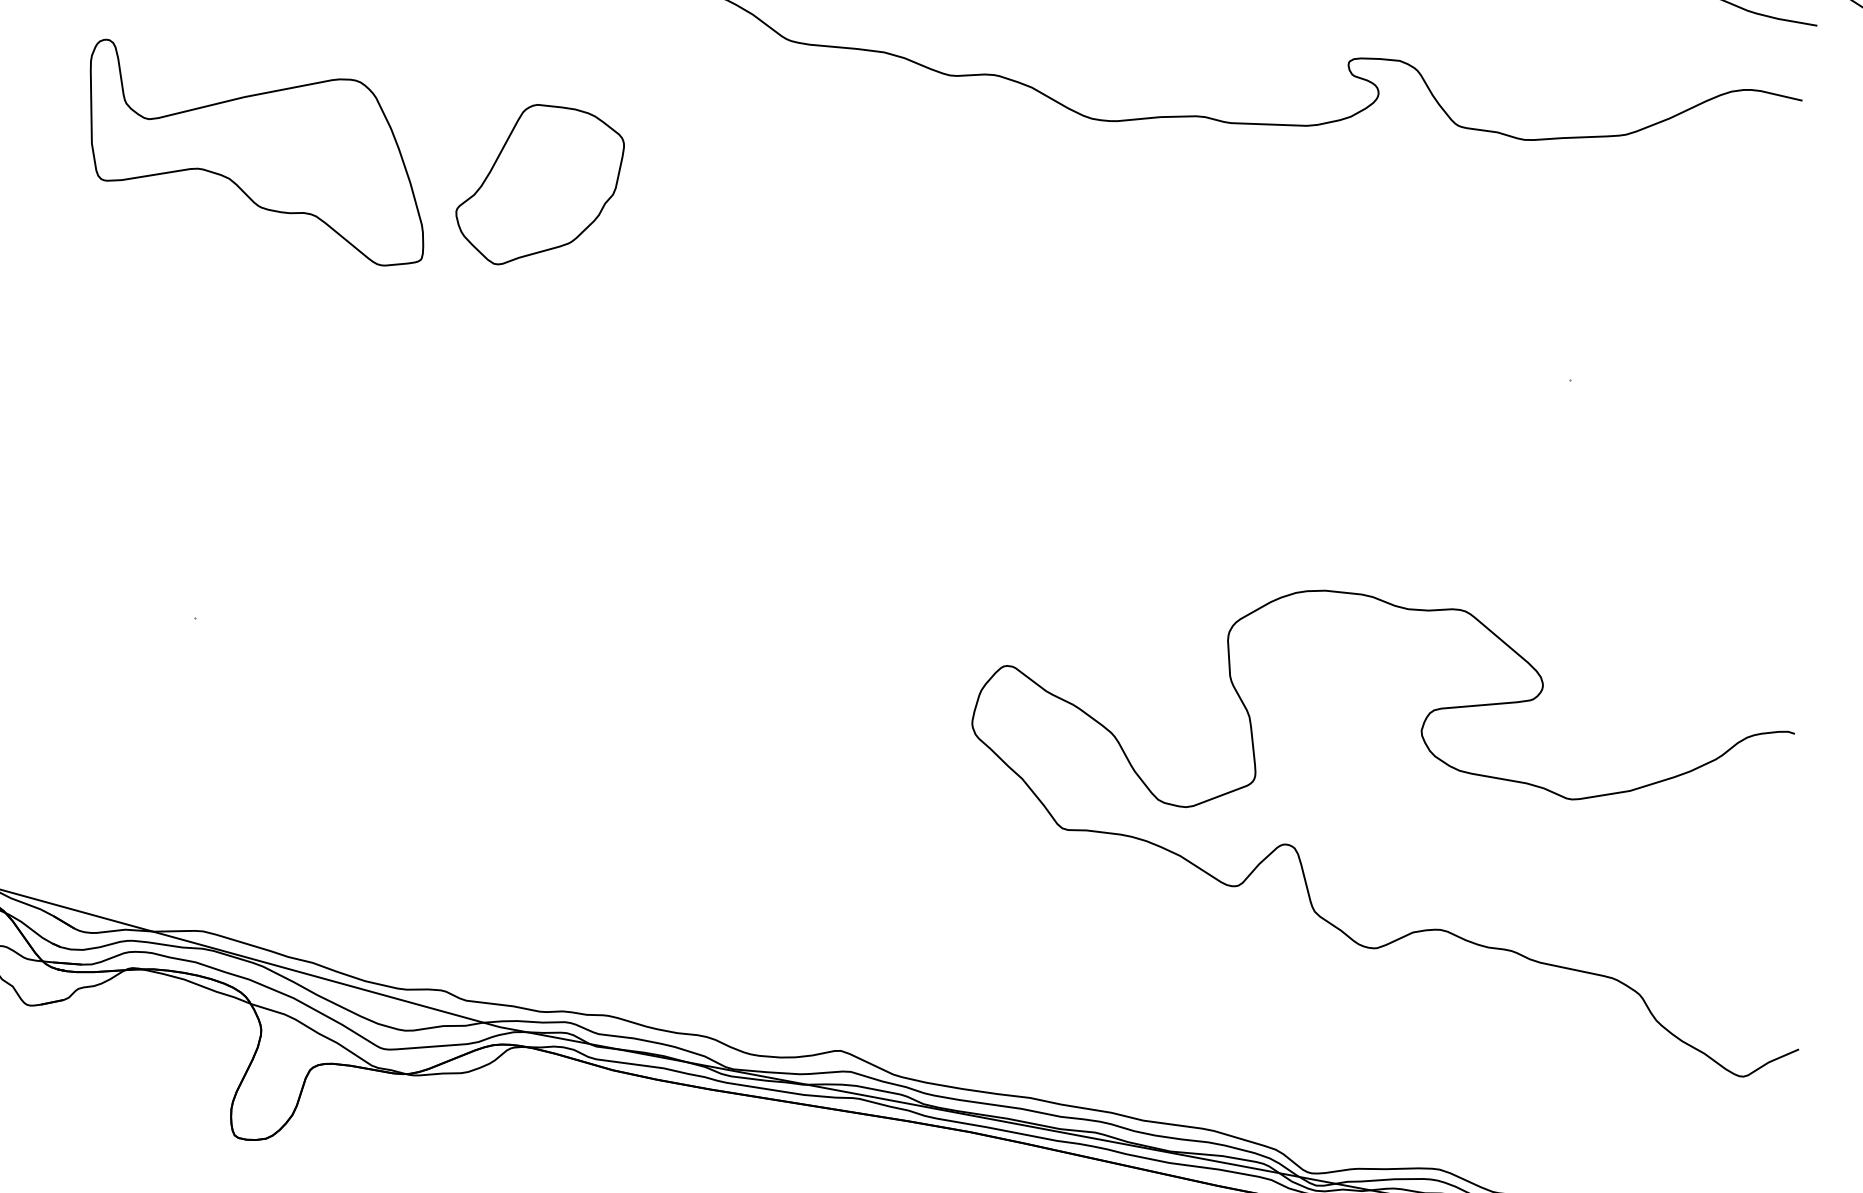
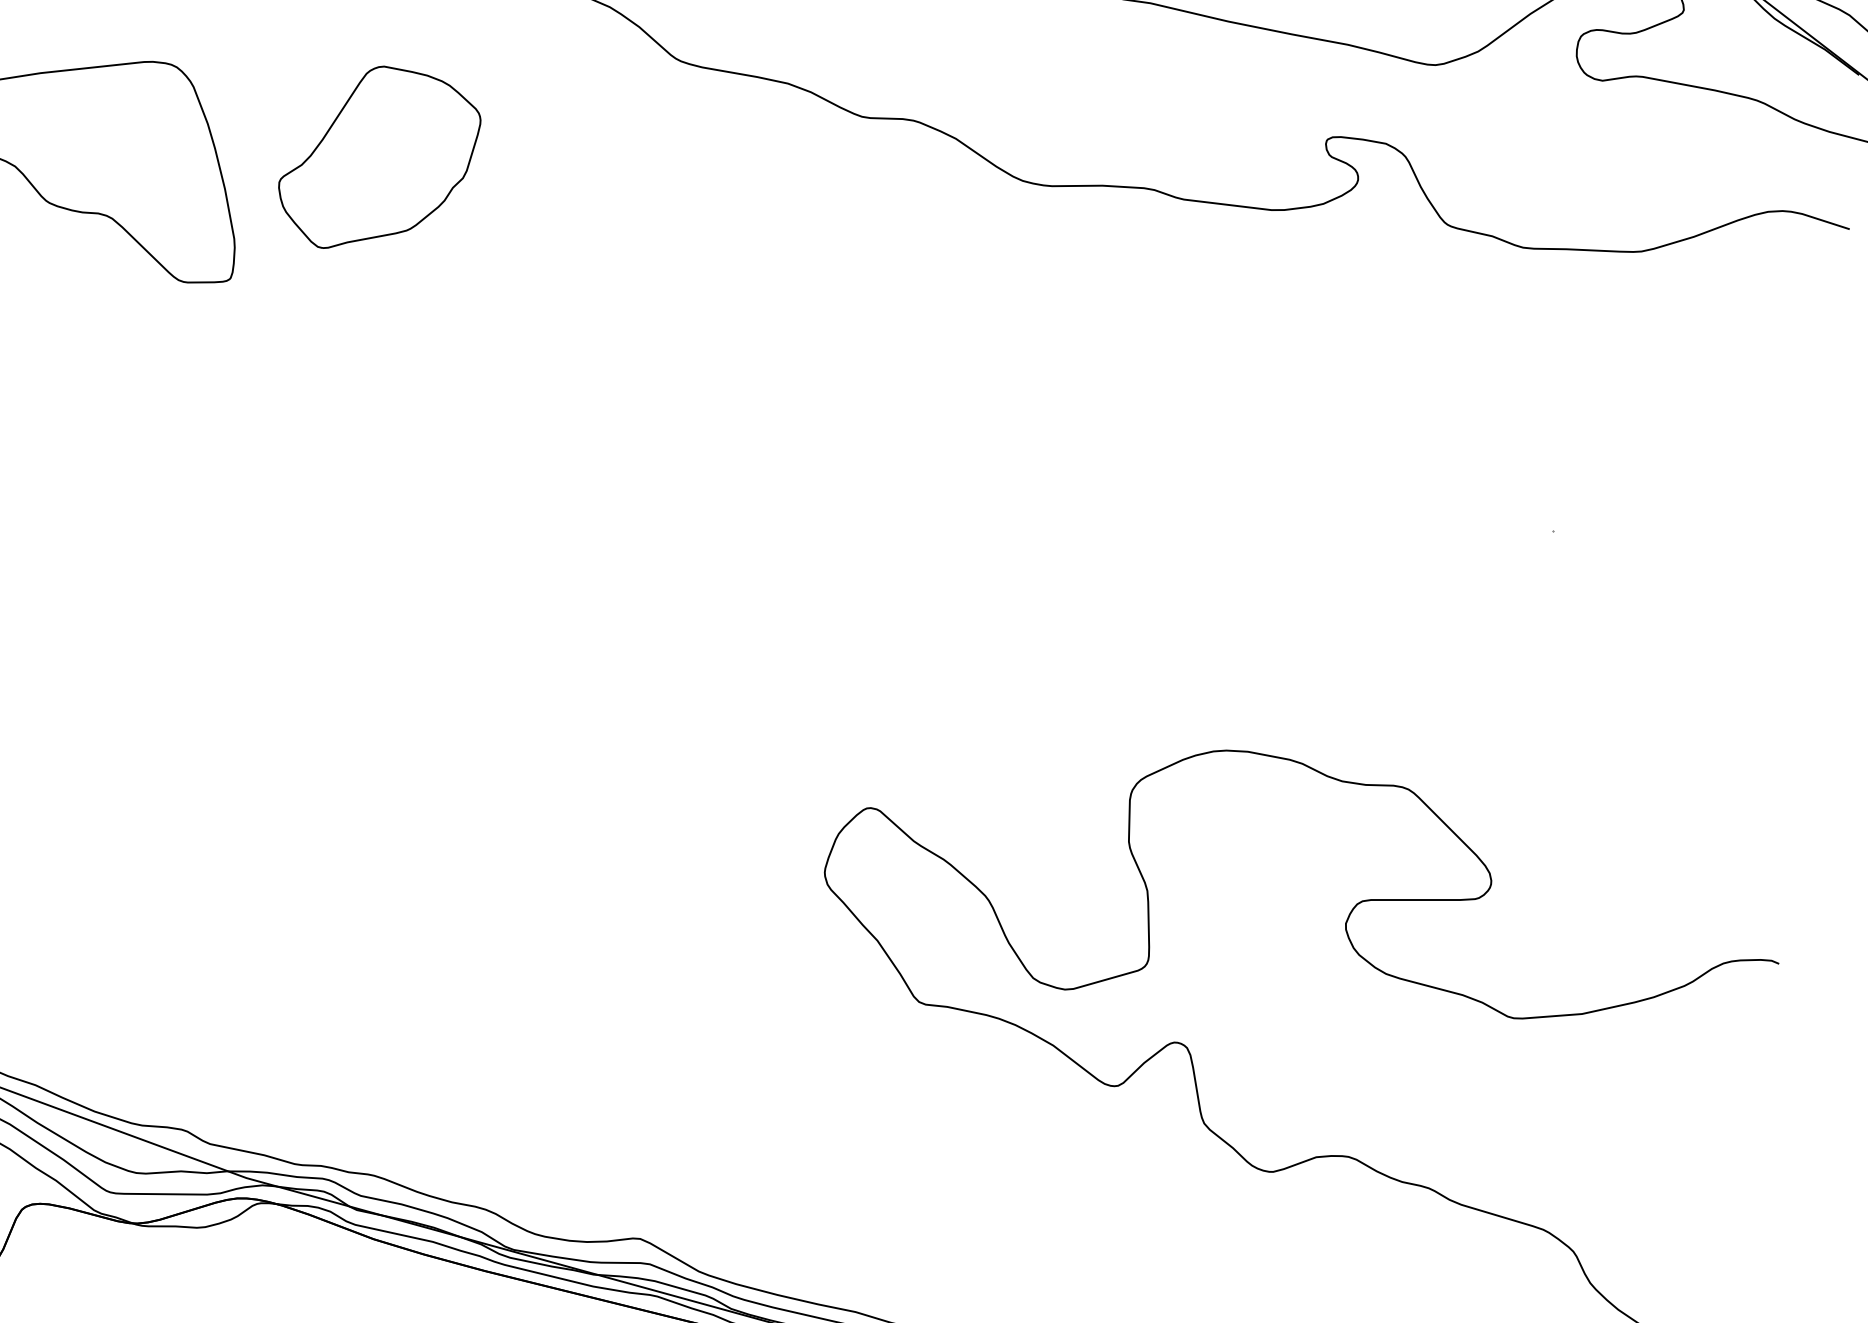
part: (539, 184) -> (378, 159), moved

